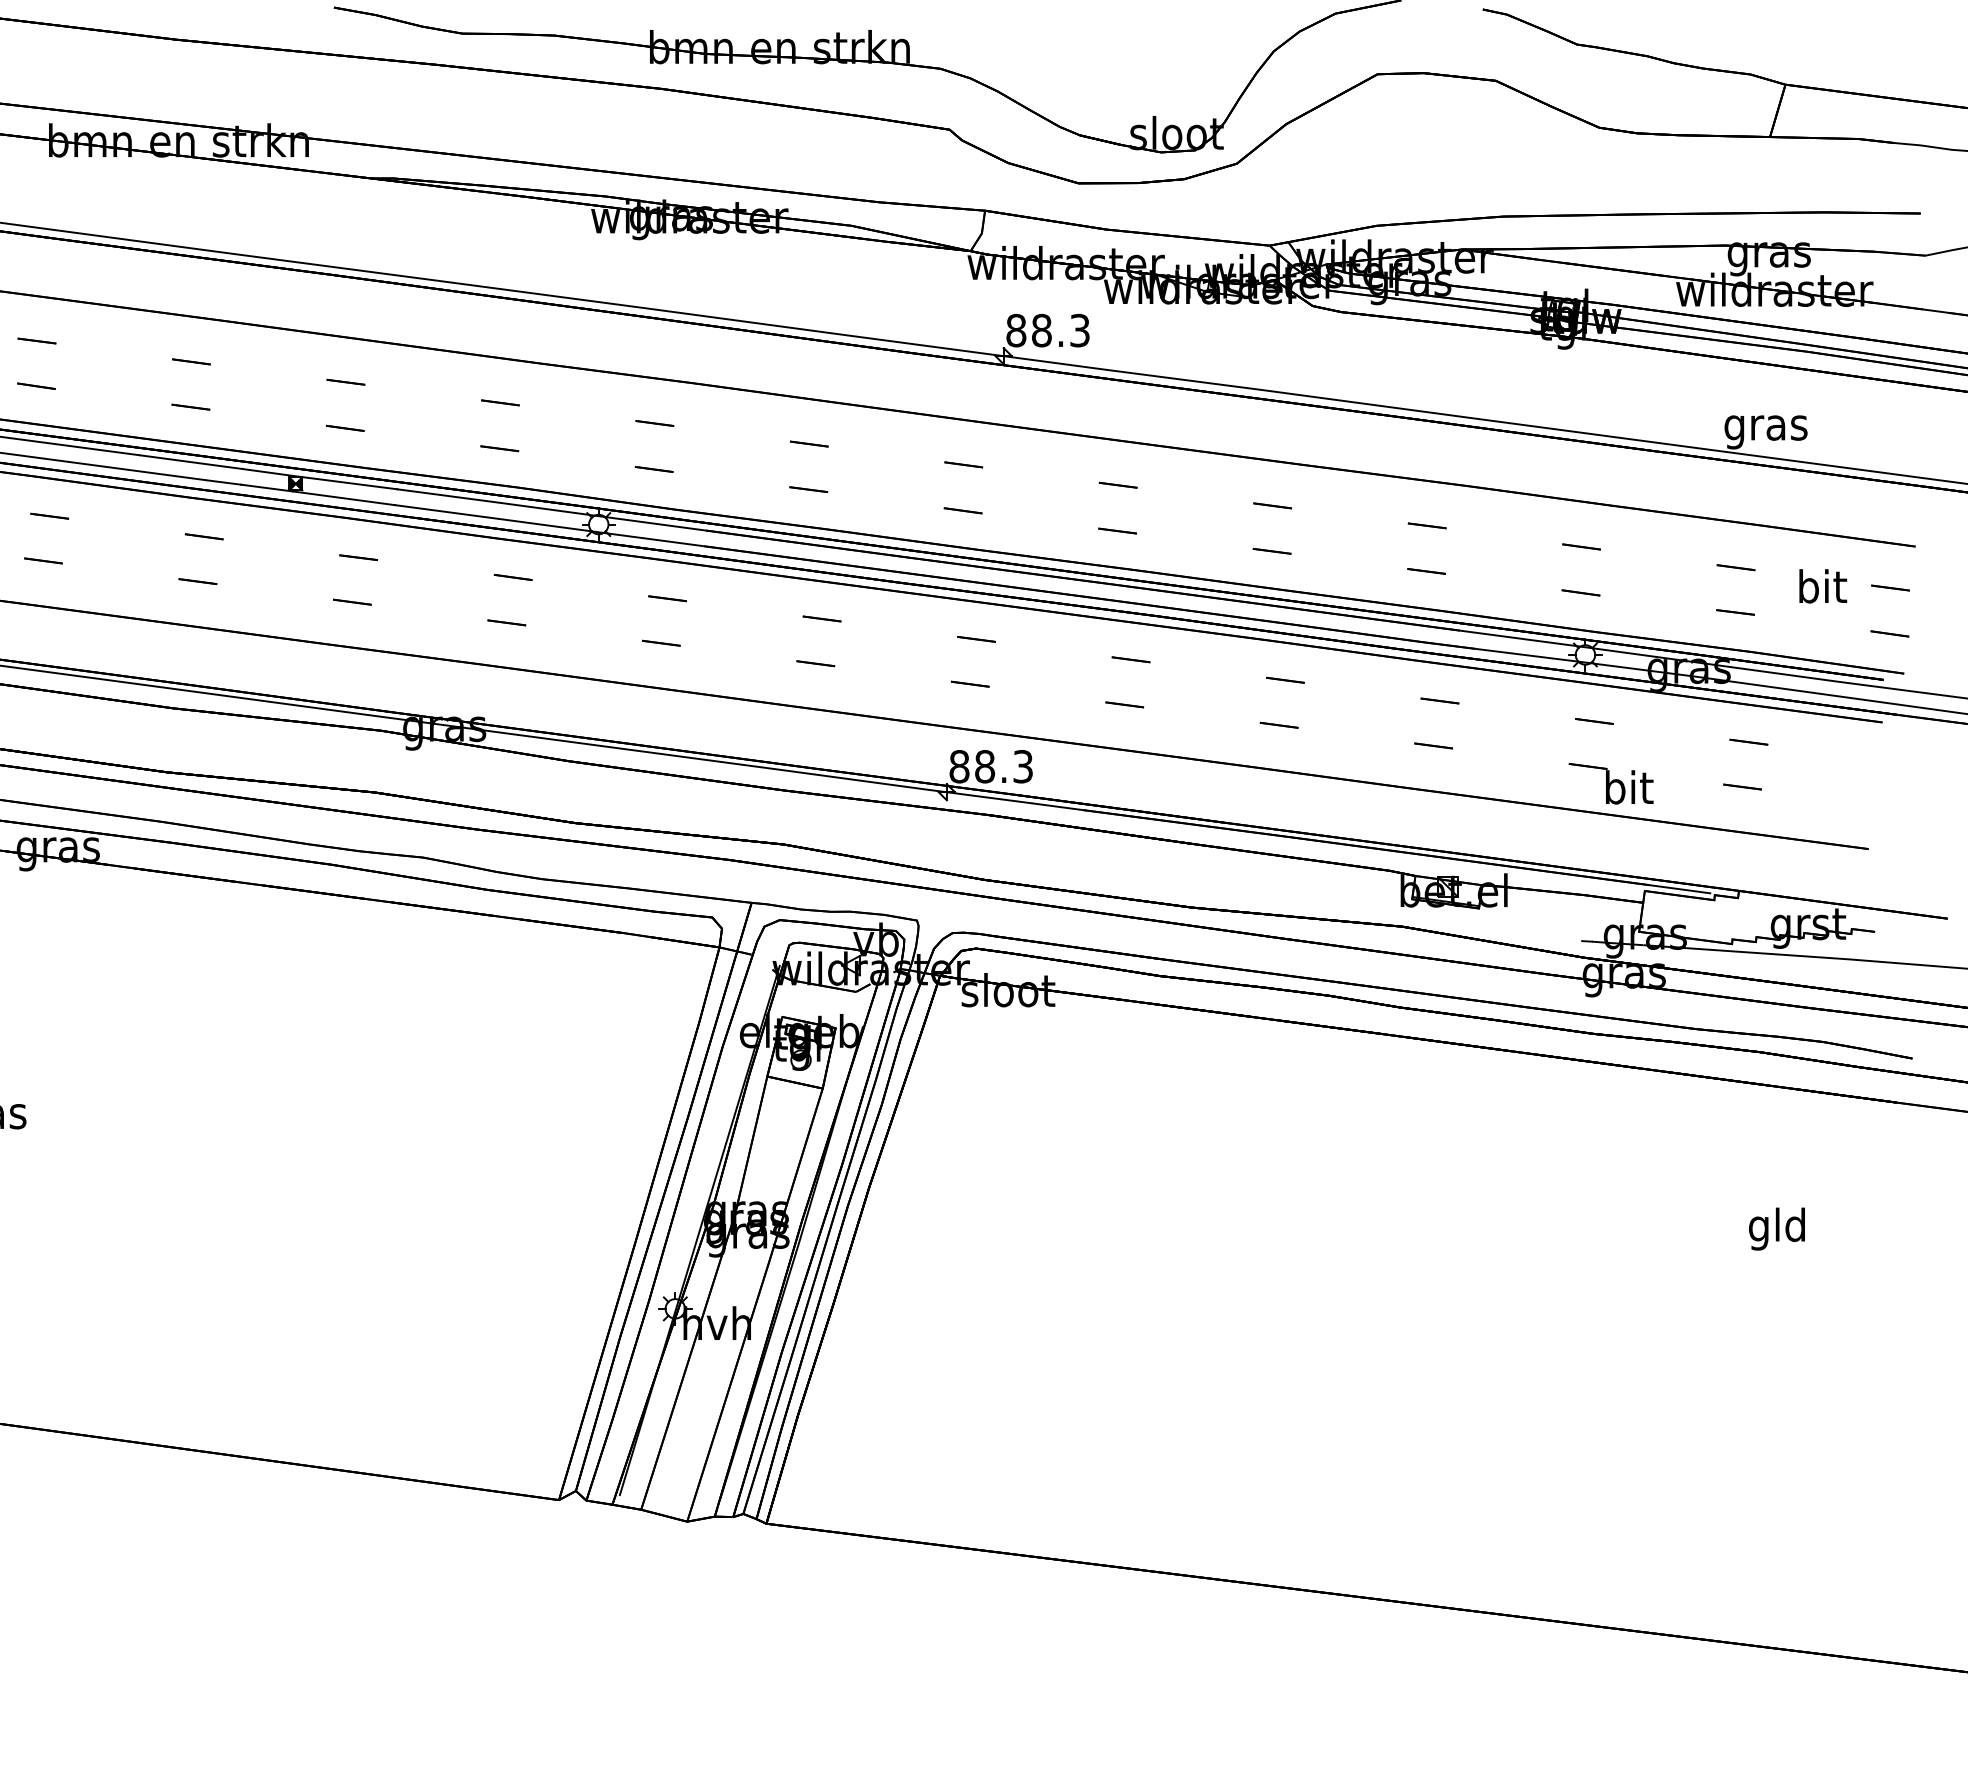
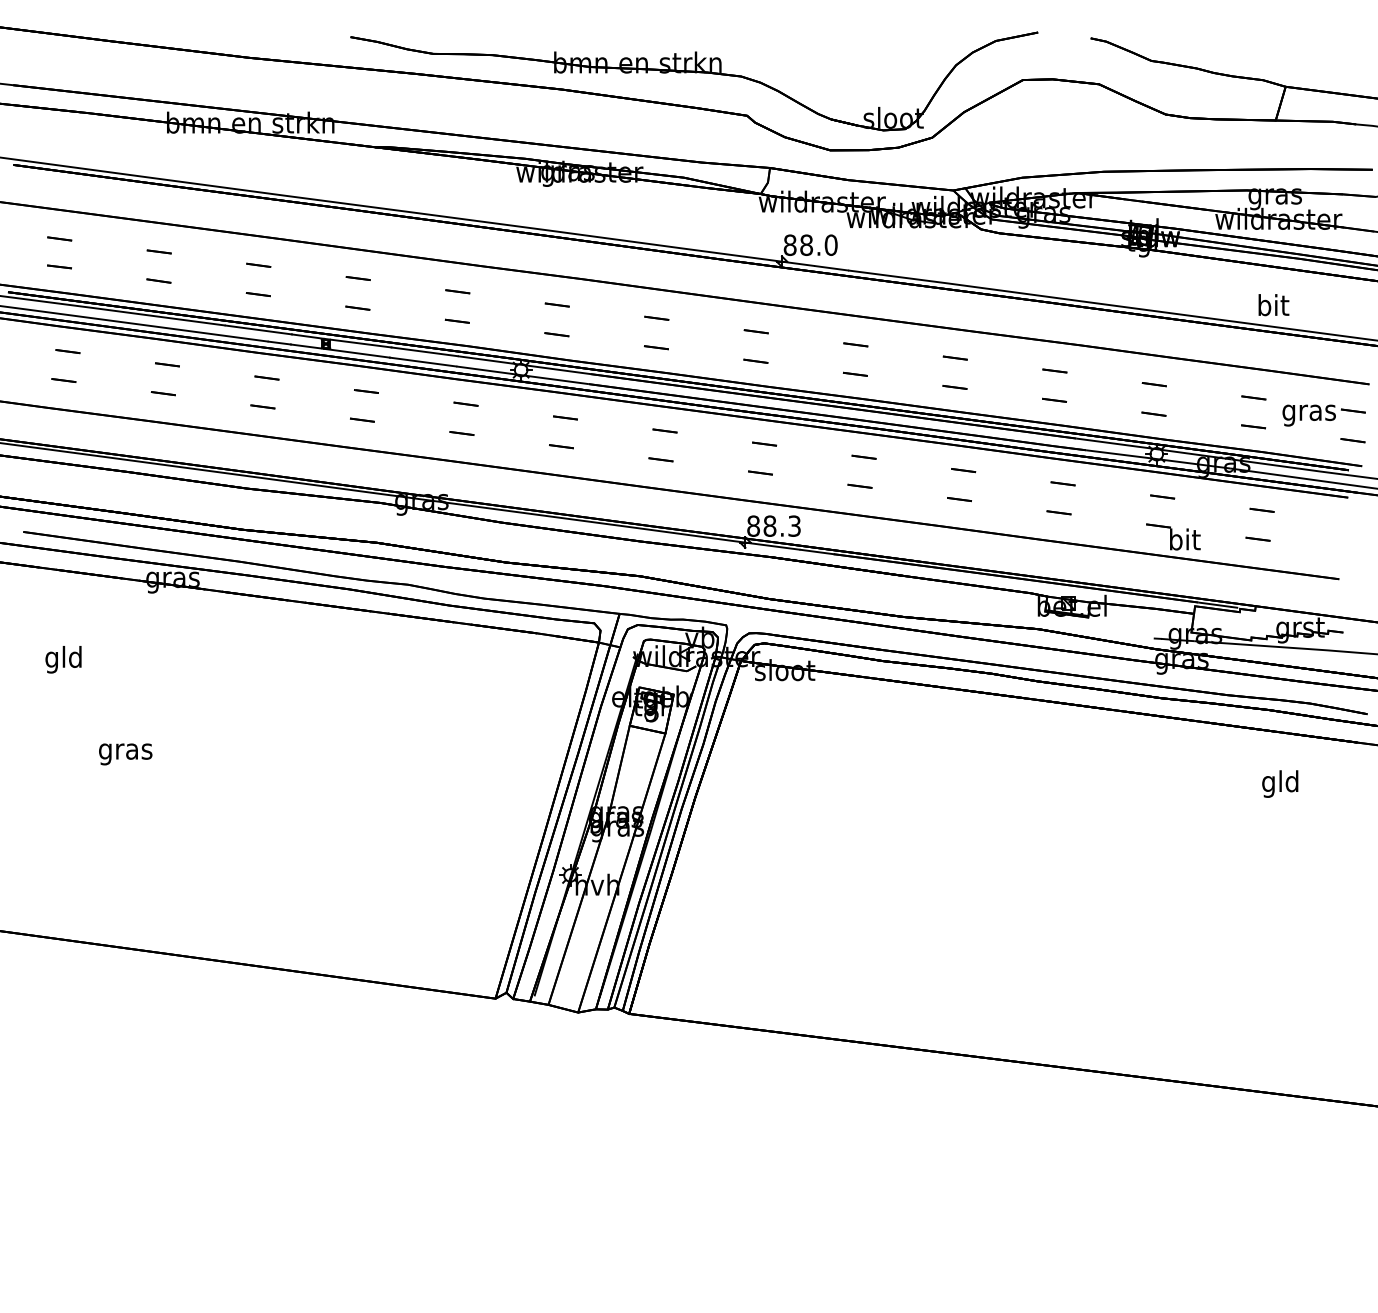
text: (1078, 329) -> (830, 244), 88.3 -> 88.0
text: (1764, 427) -> (1272, 307), gras -> bit
text: (1820, 590) -> (1308, 412), bit -> gras
text: (1777, 1228) -> (1280, 783), moved

